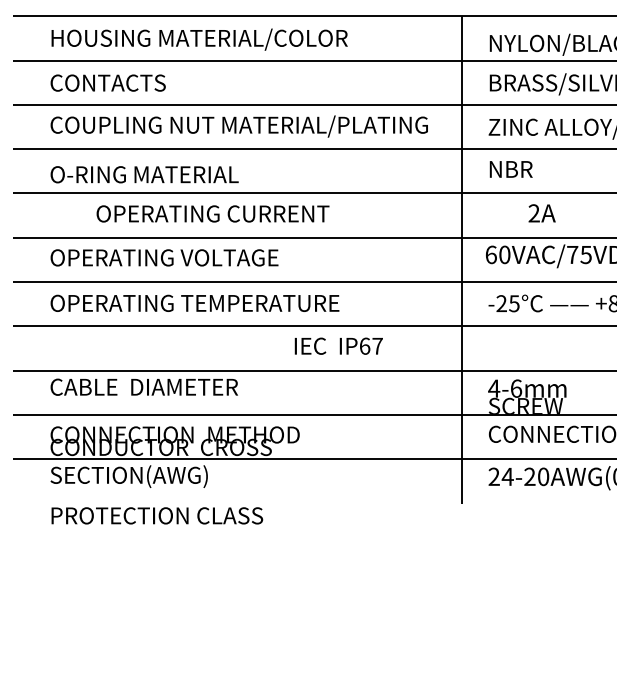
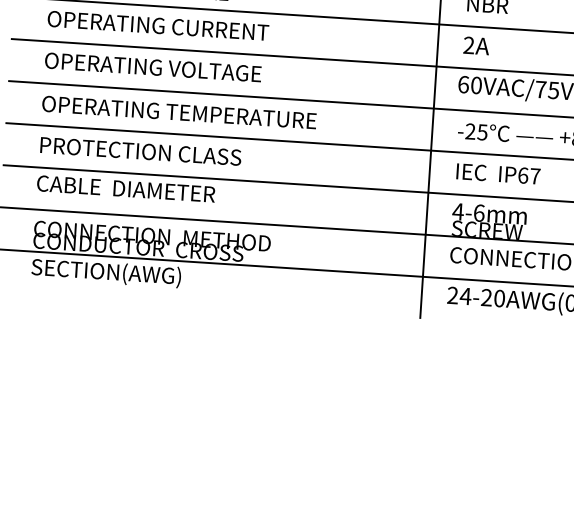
text: (212, 213) -> (157, 25), moved
text: (541, 213) -> (475, 45), moved
text: (338, 345) -> (498, 173), moved
text: (157, 515) -> (141, 151), moved

